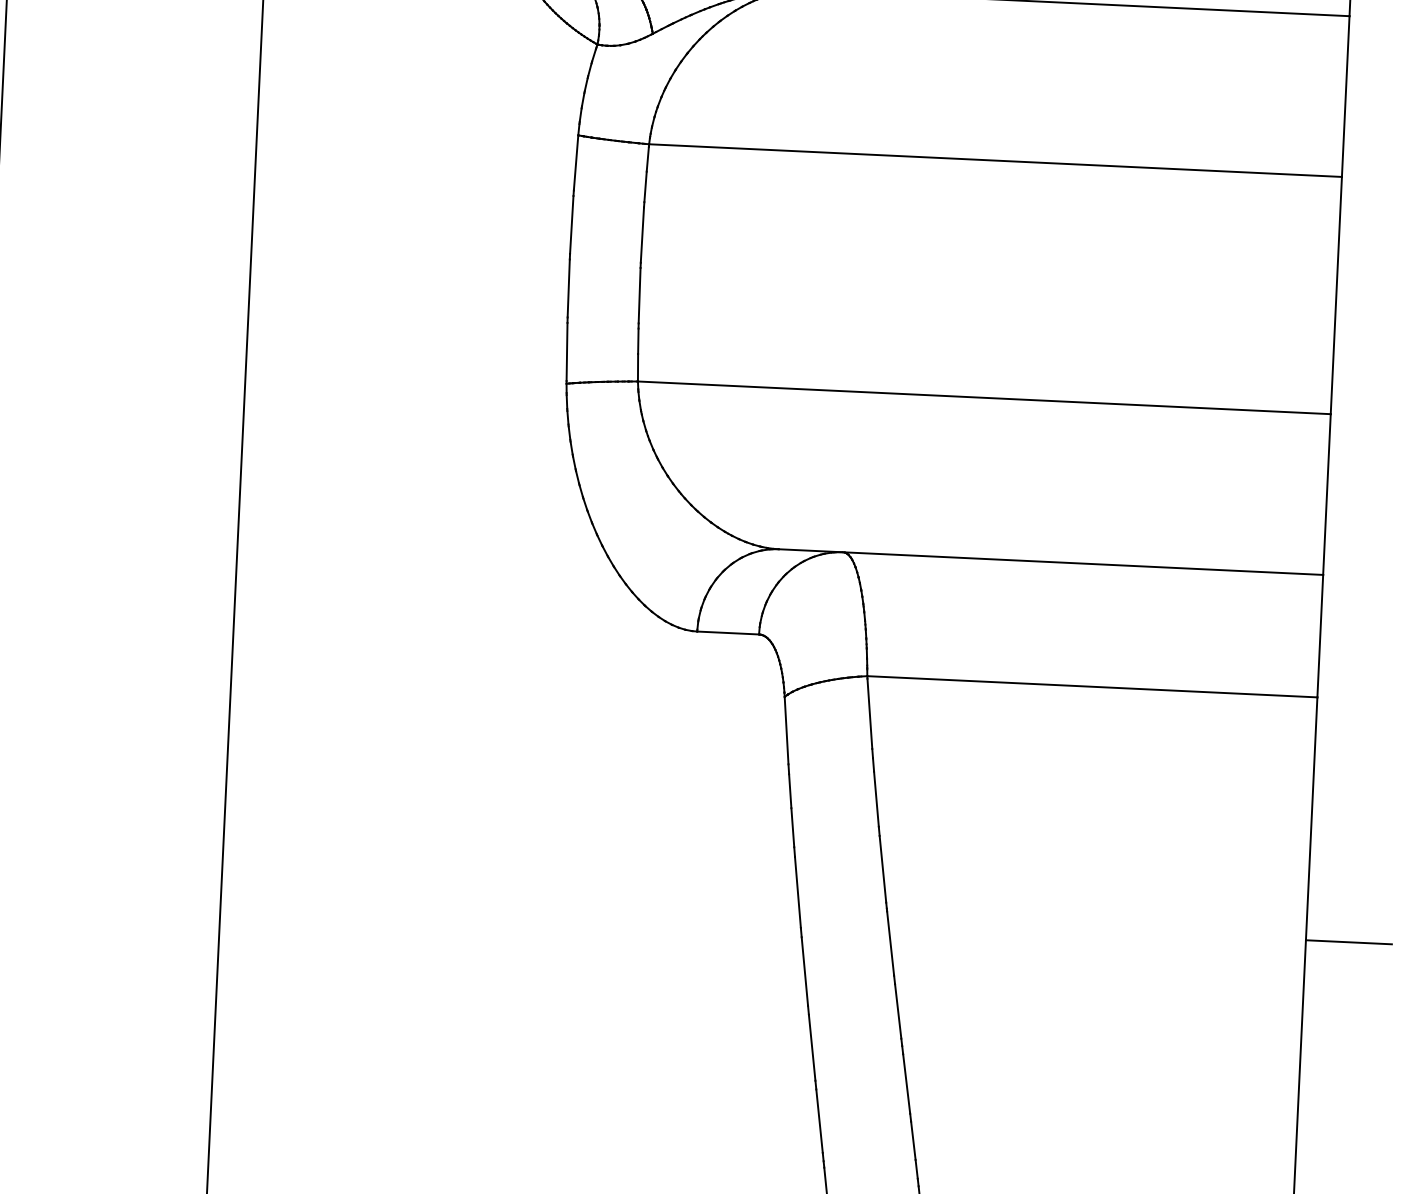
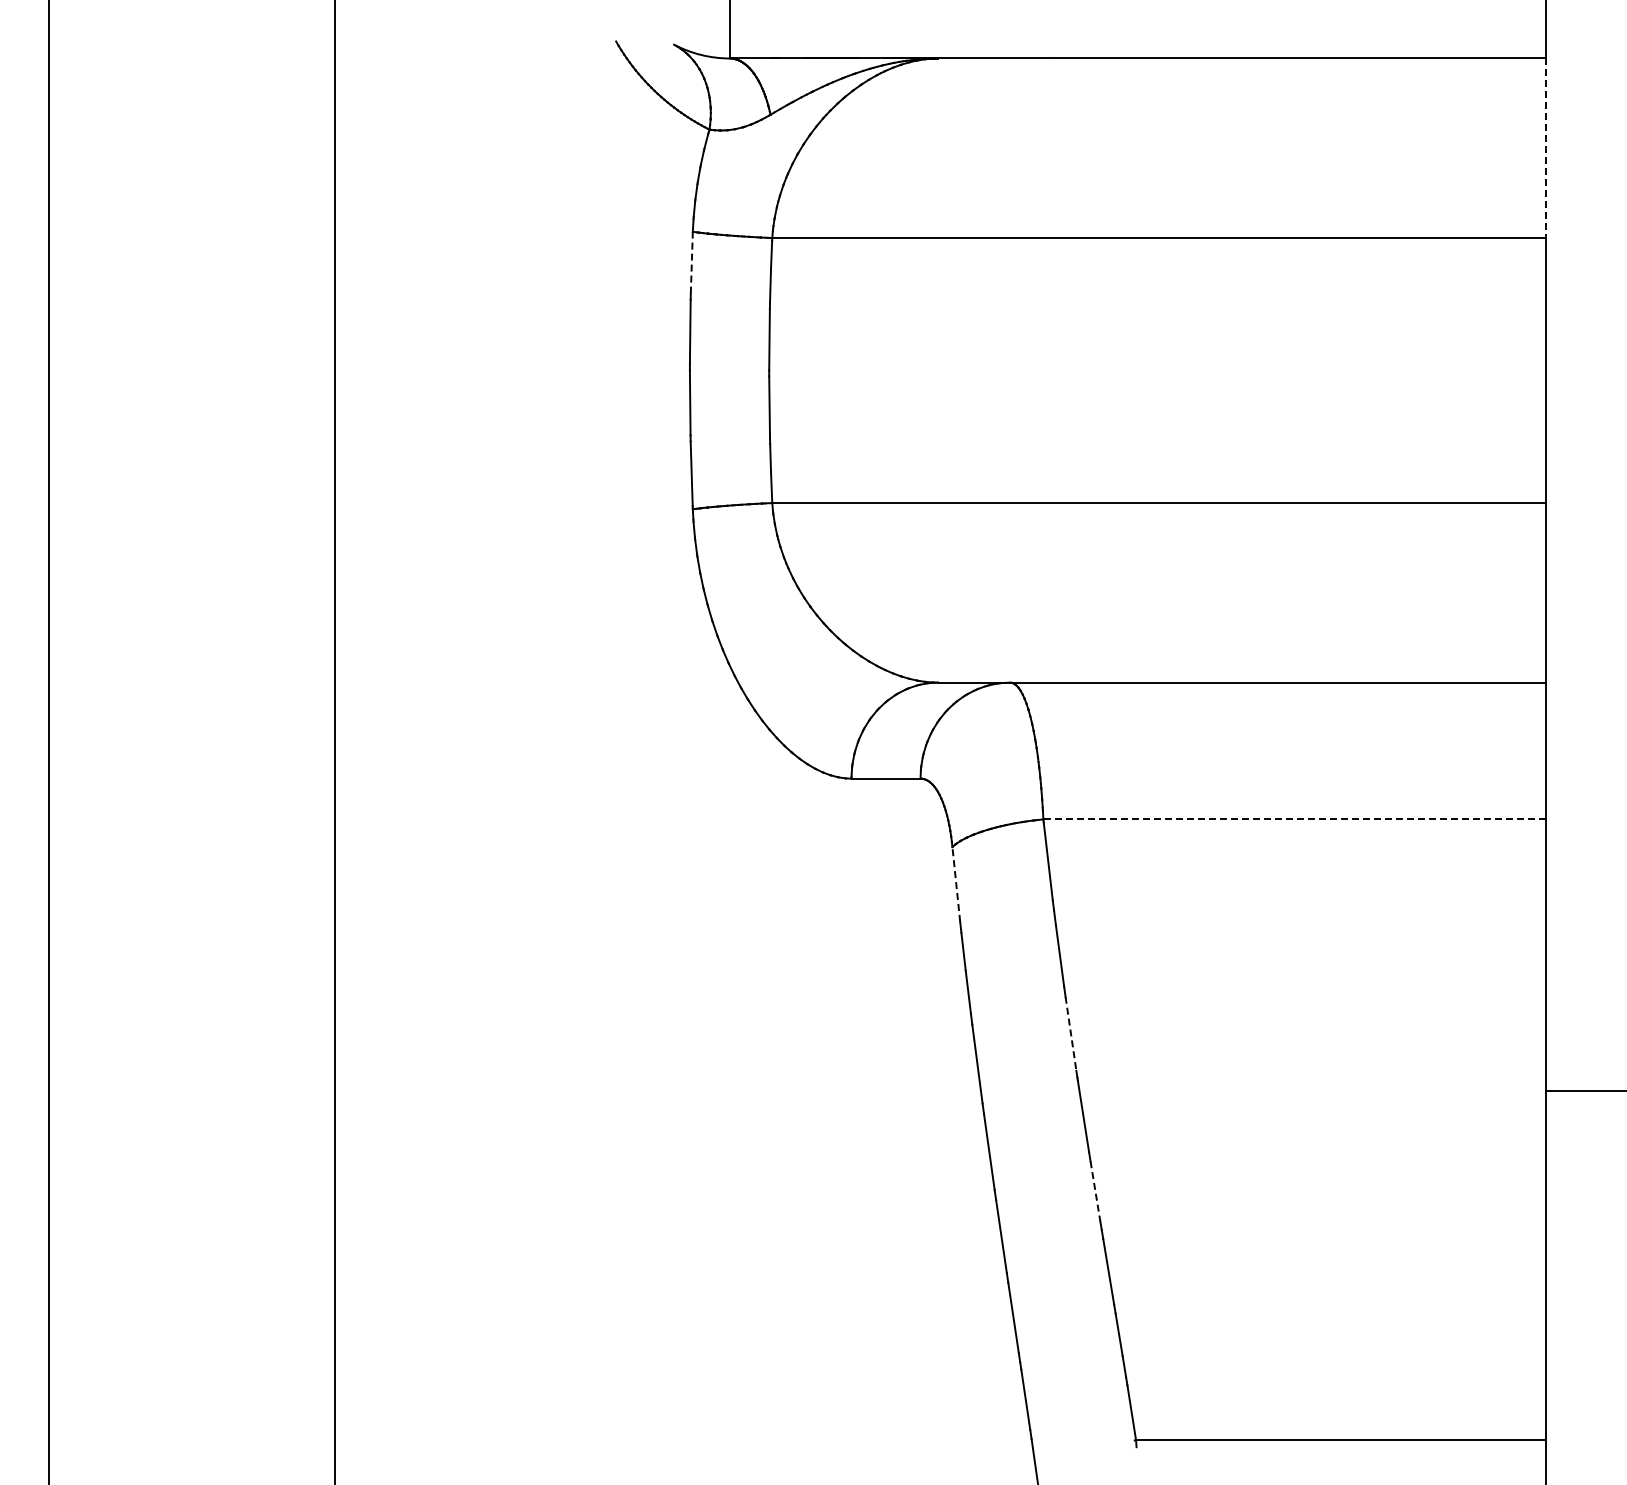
line: (1346, 96) -> (1546, 148), solid -> dashed
line: (575, 162) -> (691, 262), solid -> dashed
line: (1092, 686) -> (1294, 819), solid -> dashed
line: (786, 730) -> (956, 884), solid -> dashed
line: (883, 869) -> (1071, 1034), solid -> dashed
line: (898, 1011) -> (1095, 1191), solid -> dashed

